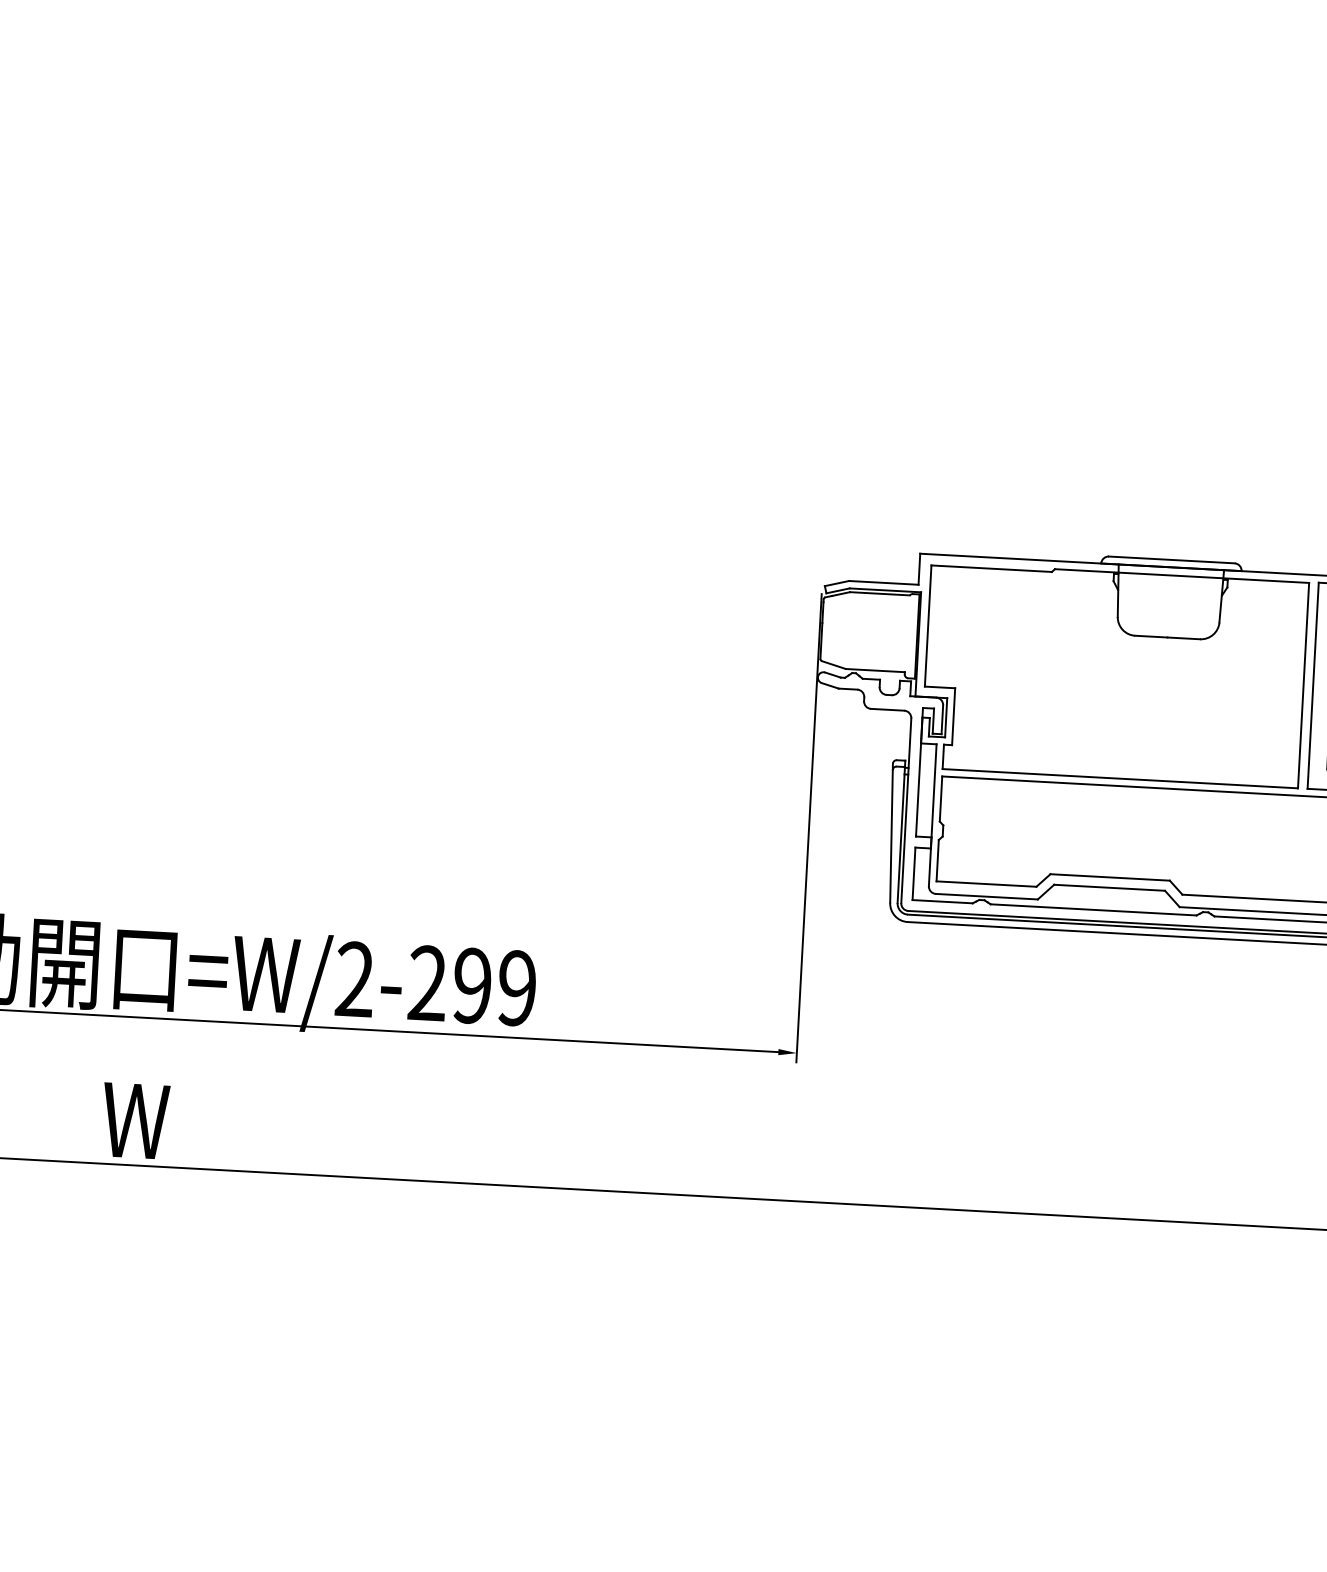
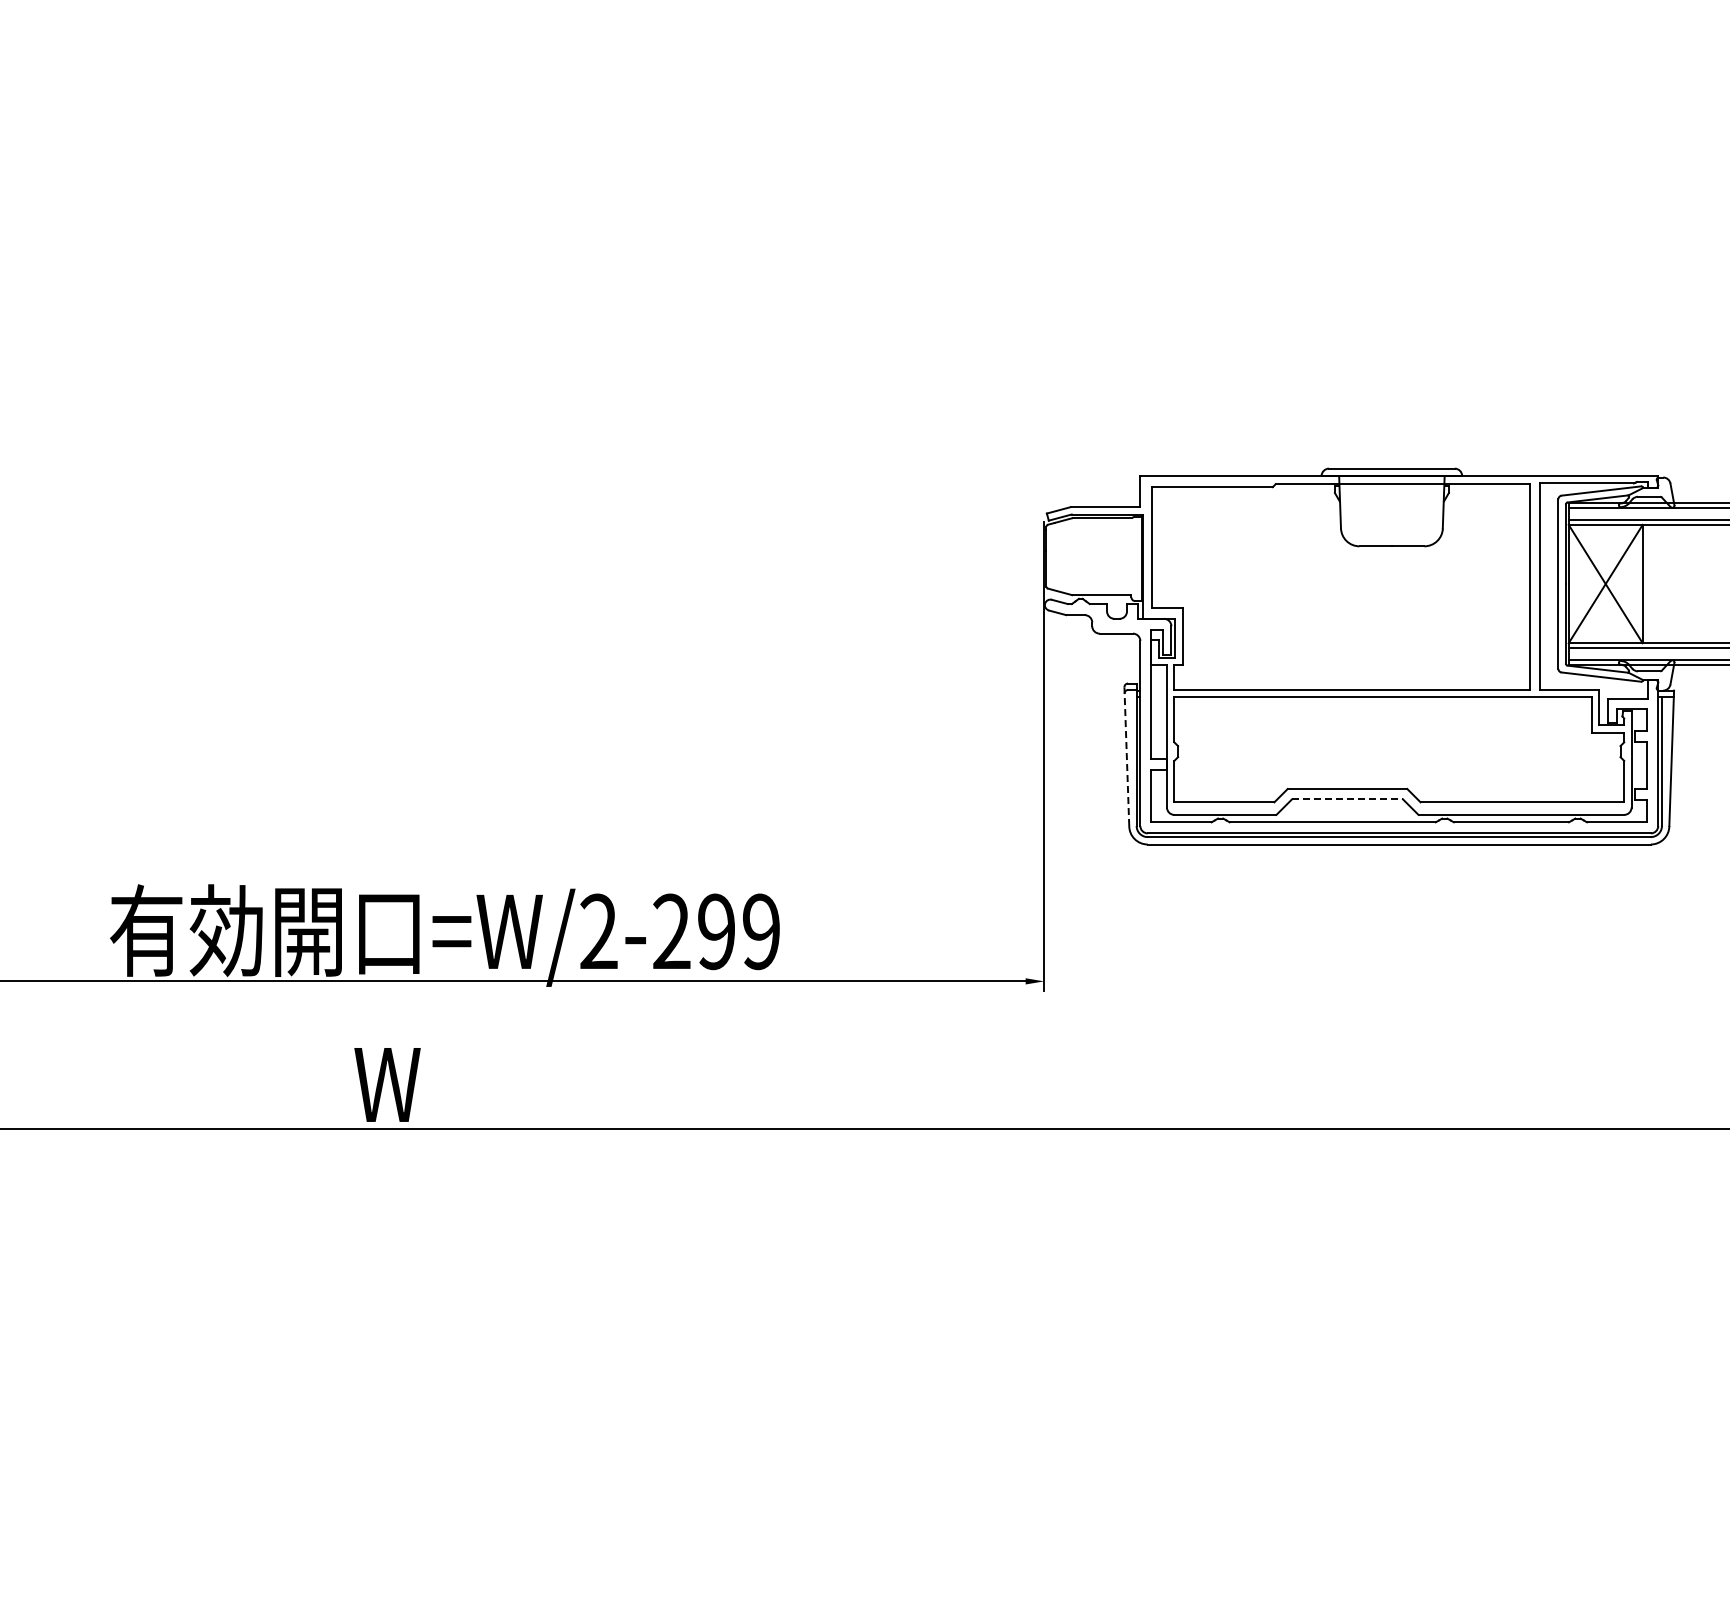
line: (891, 833) -> (1126, 756), solid -> dashed
line: (1110, 887) -> (1348, 799), solid -> dashed

